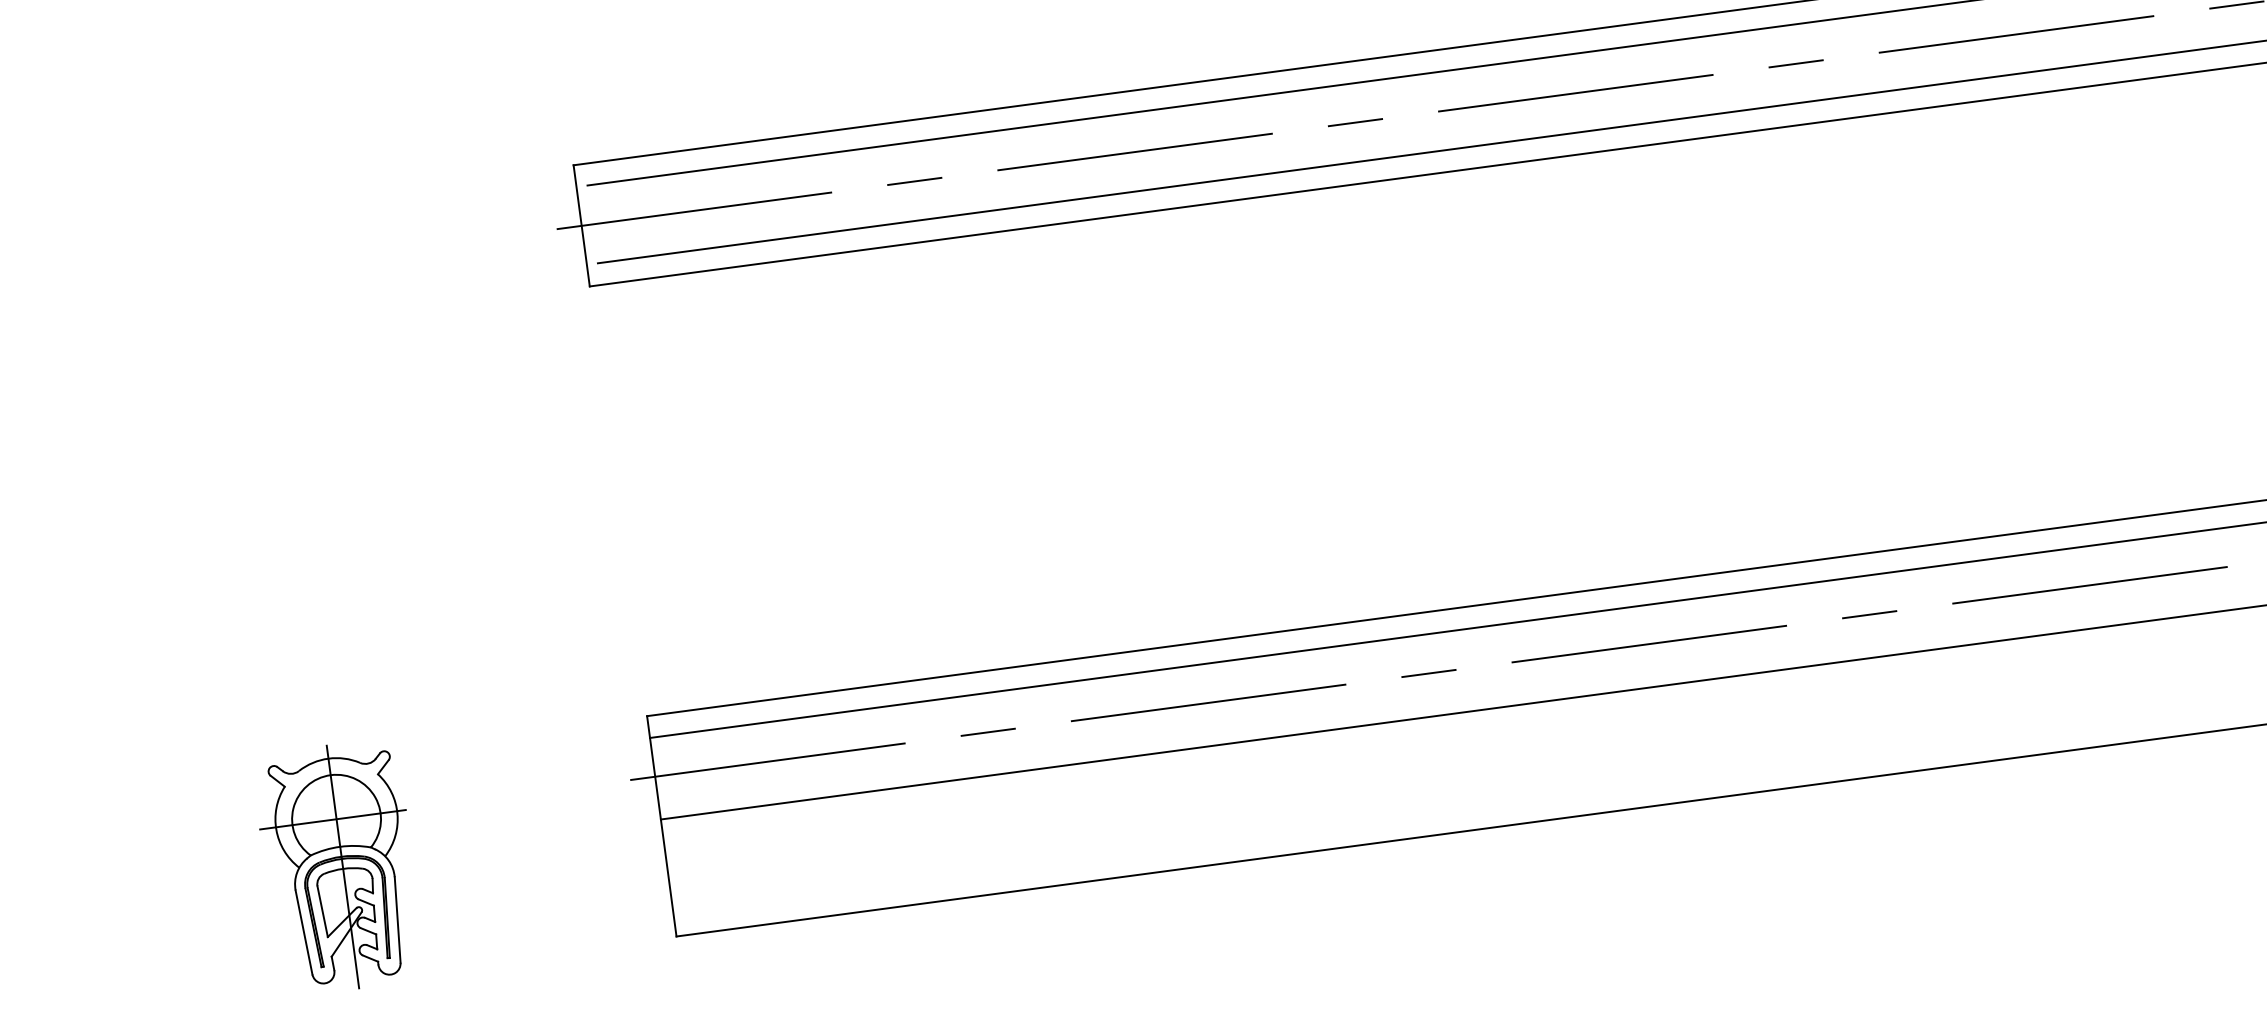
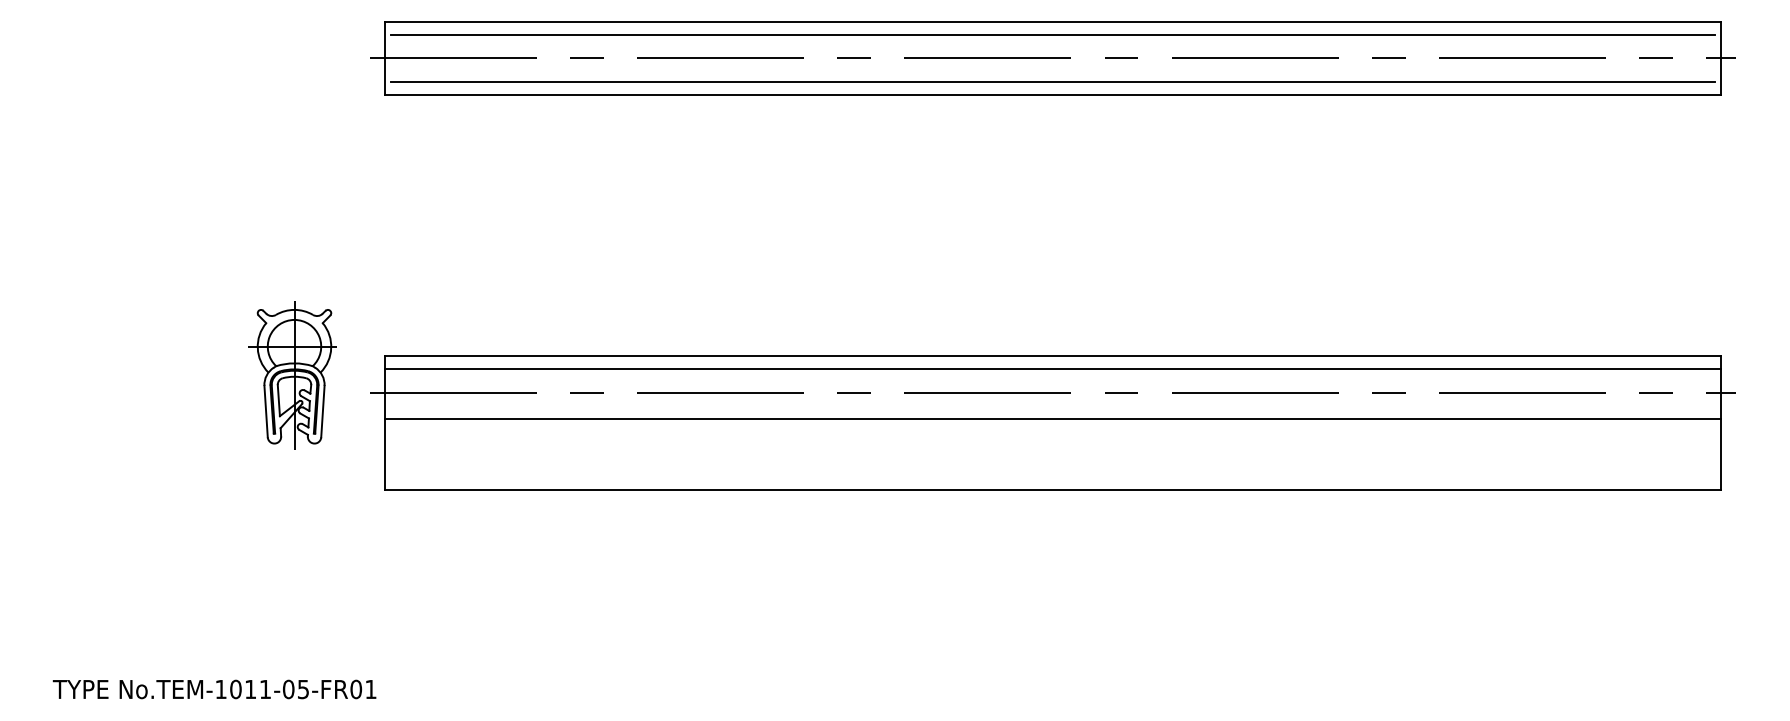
part: (339, 867) -> (292, 375), moved

